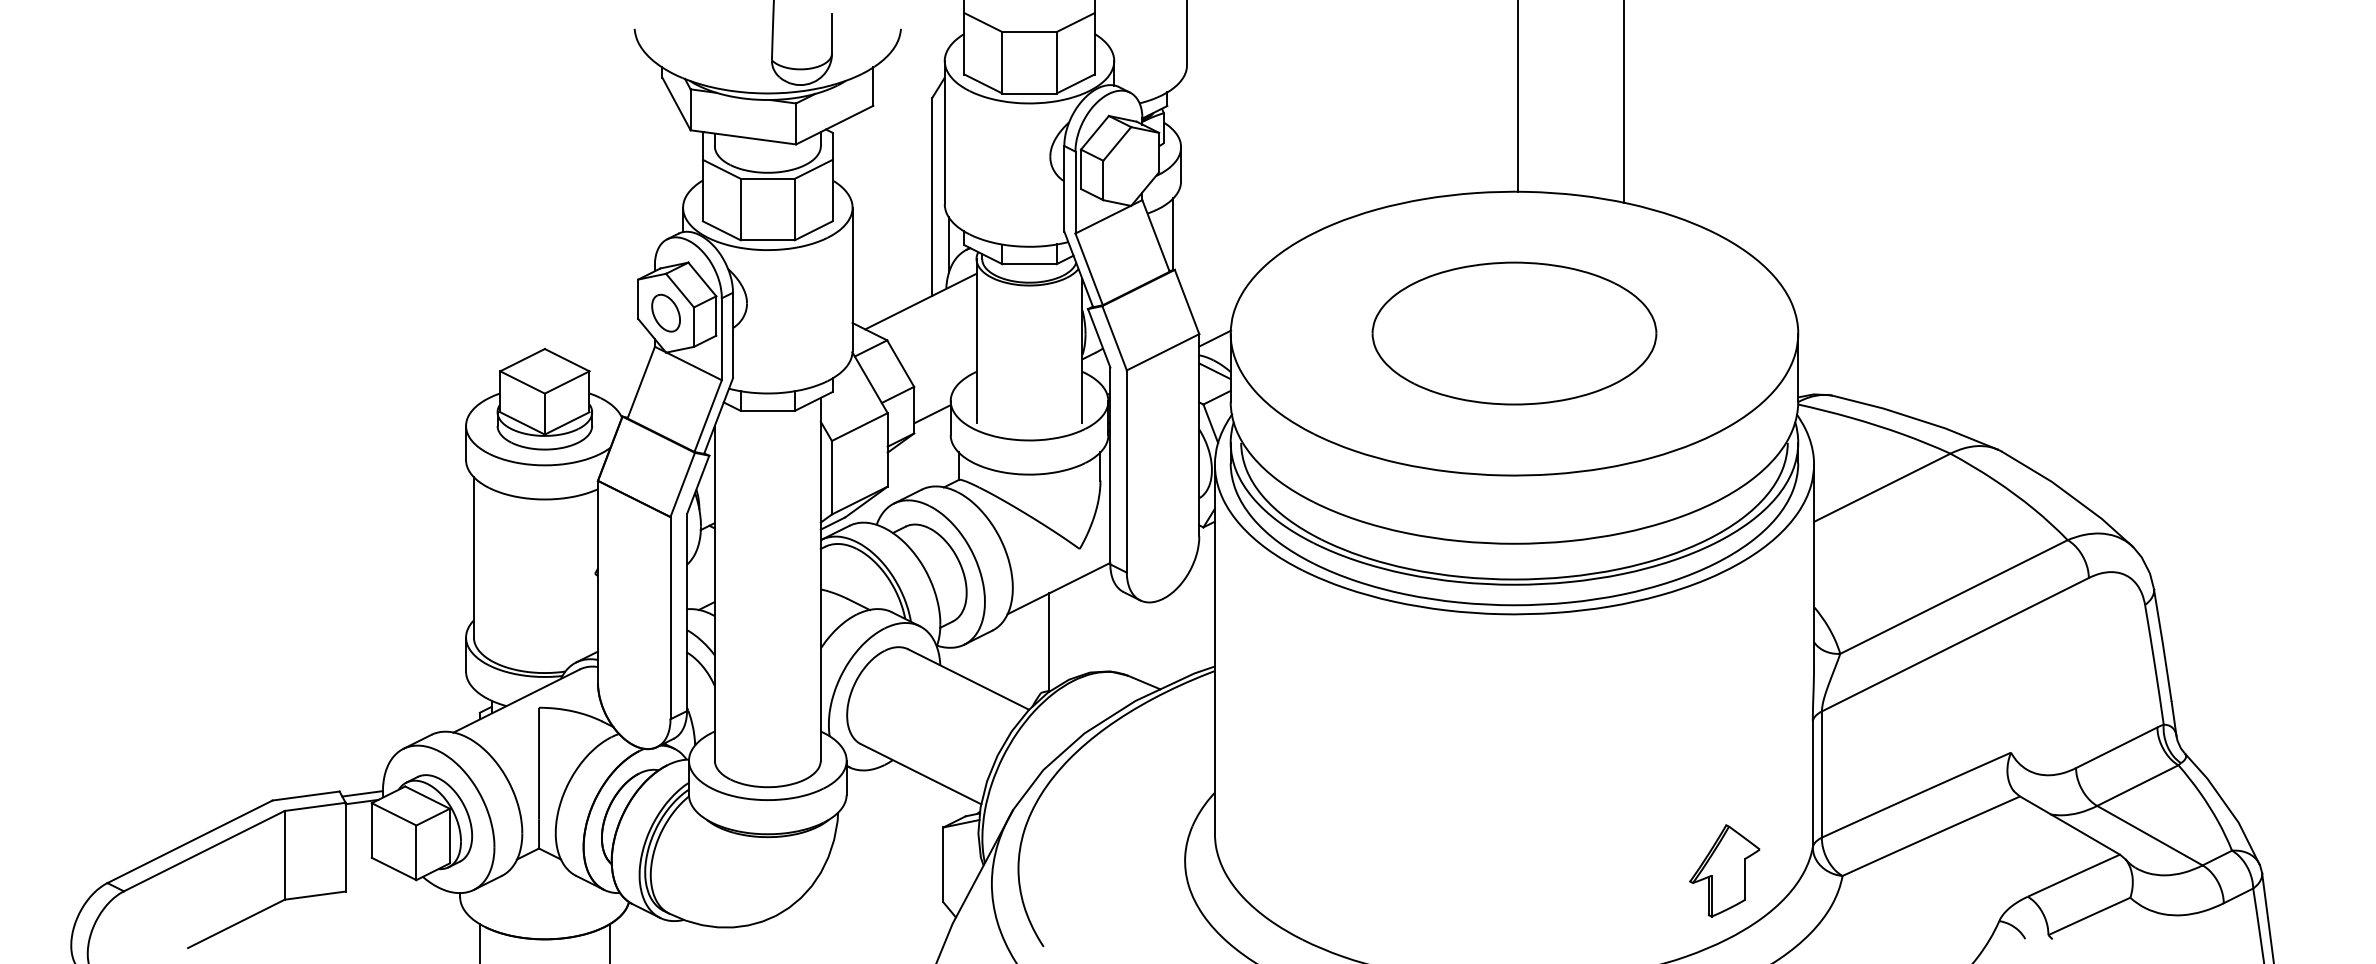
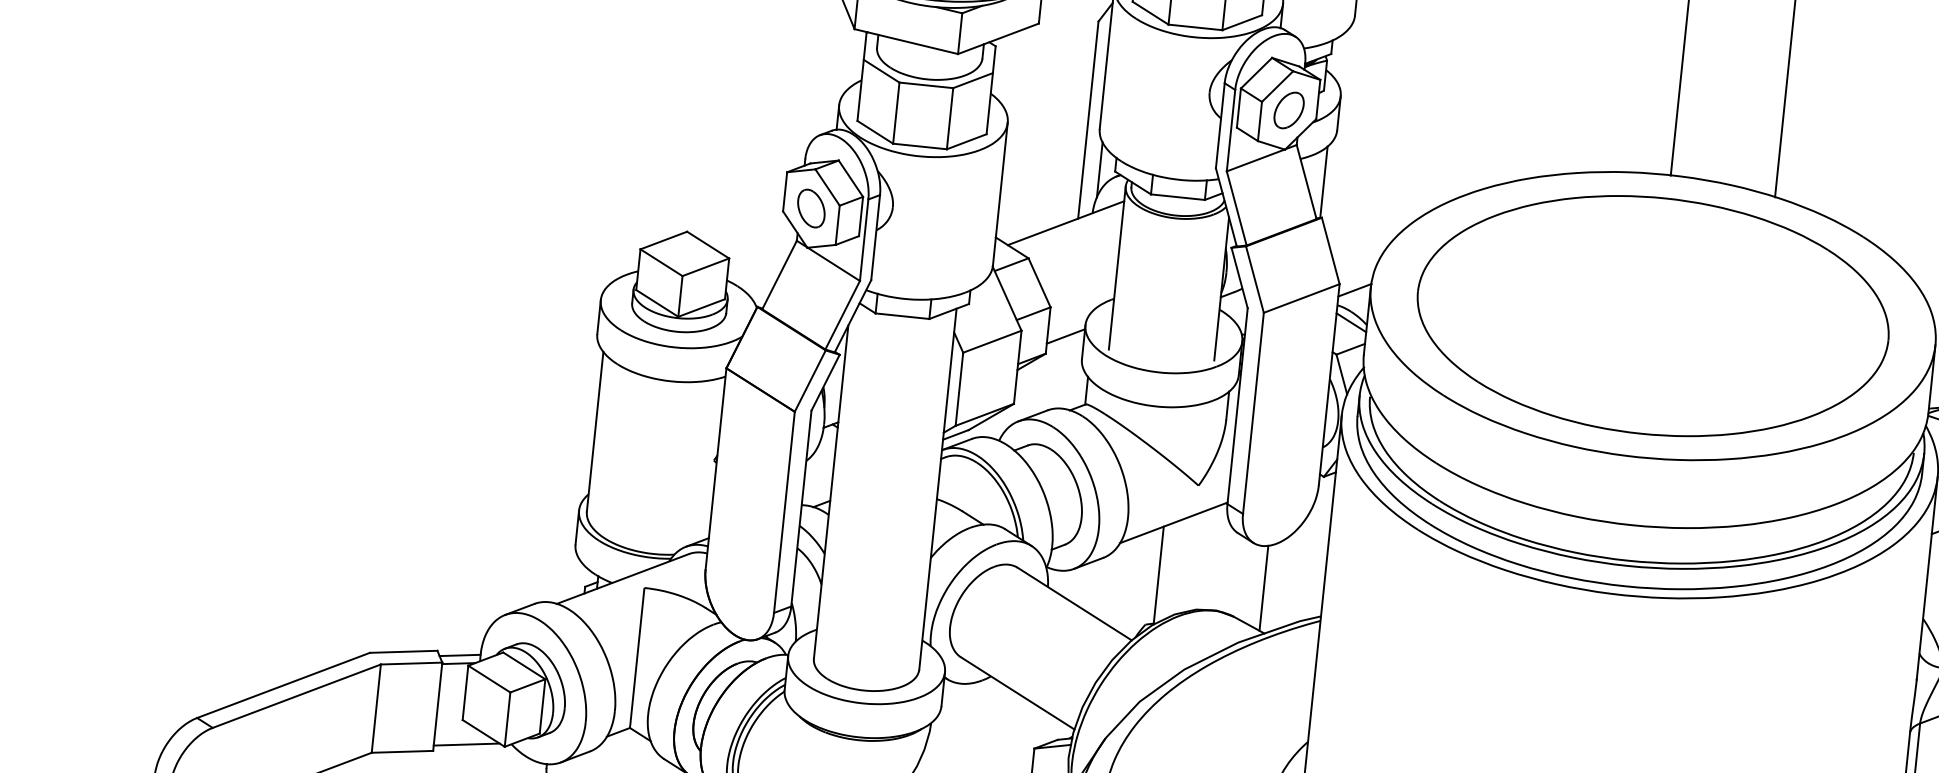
part: (1131, 166) -> (1289, 110), added
part: (1514, 333) -> (1653, 315), size x1.67
line: (1155, 644) -> (1264, 588), added
line: (378, 881) -> (466, 744), added

